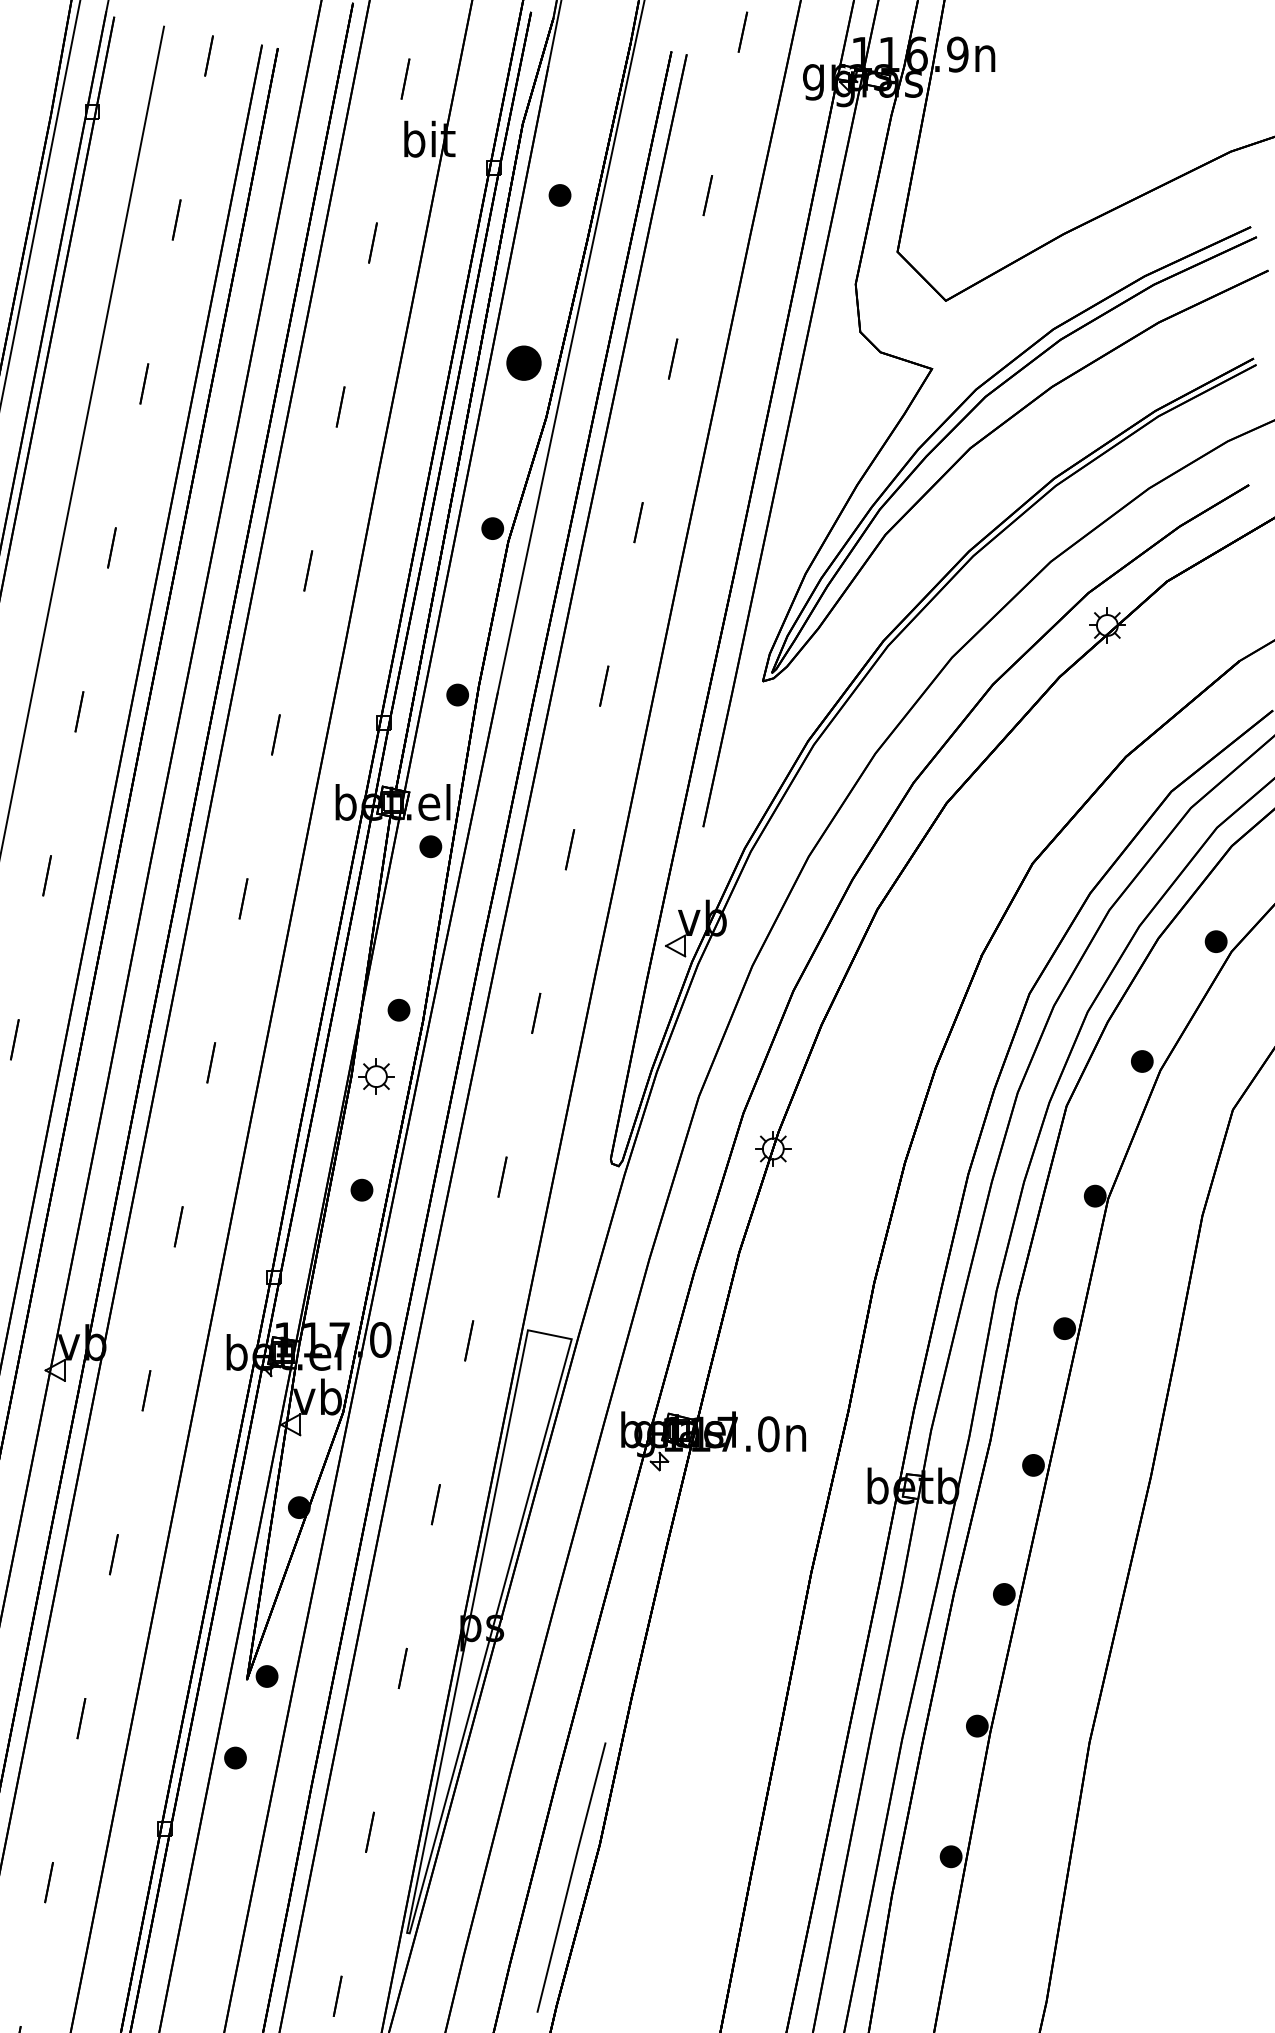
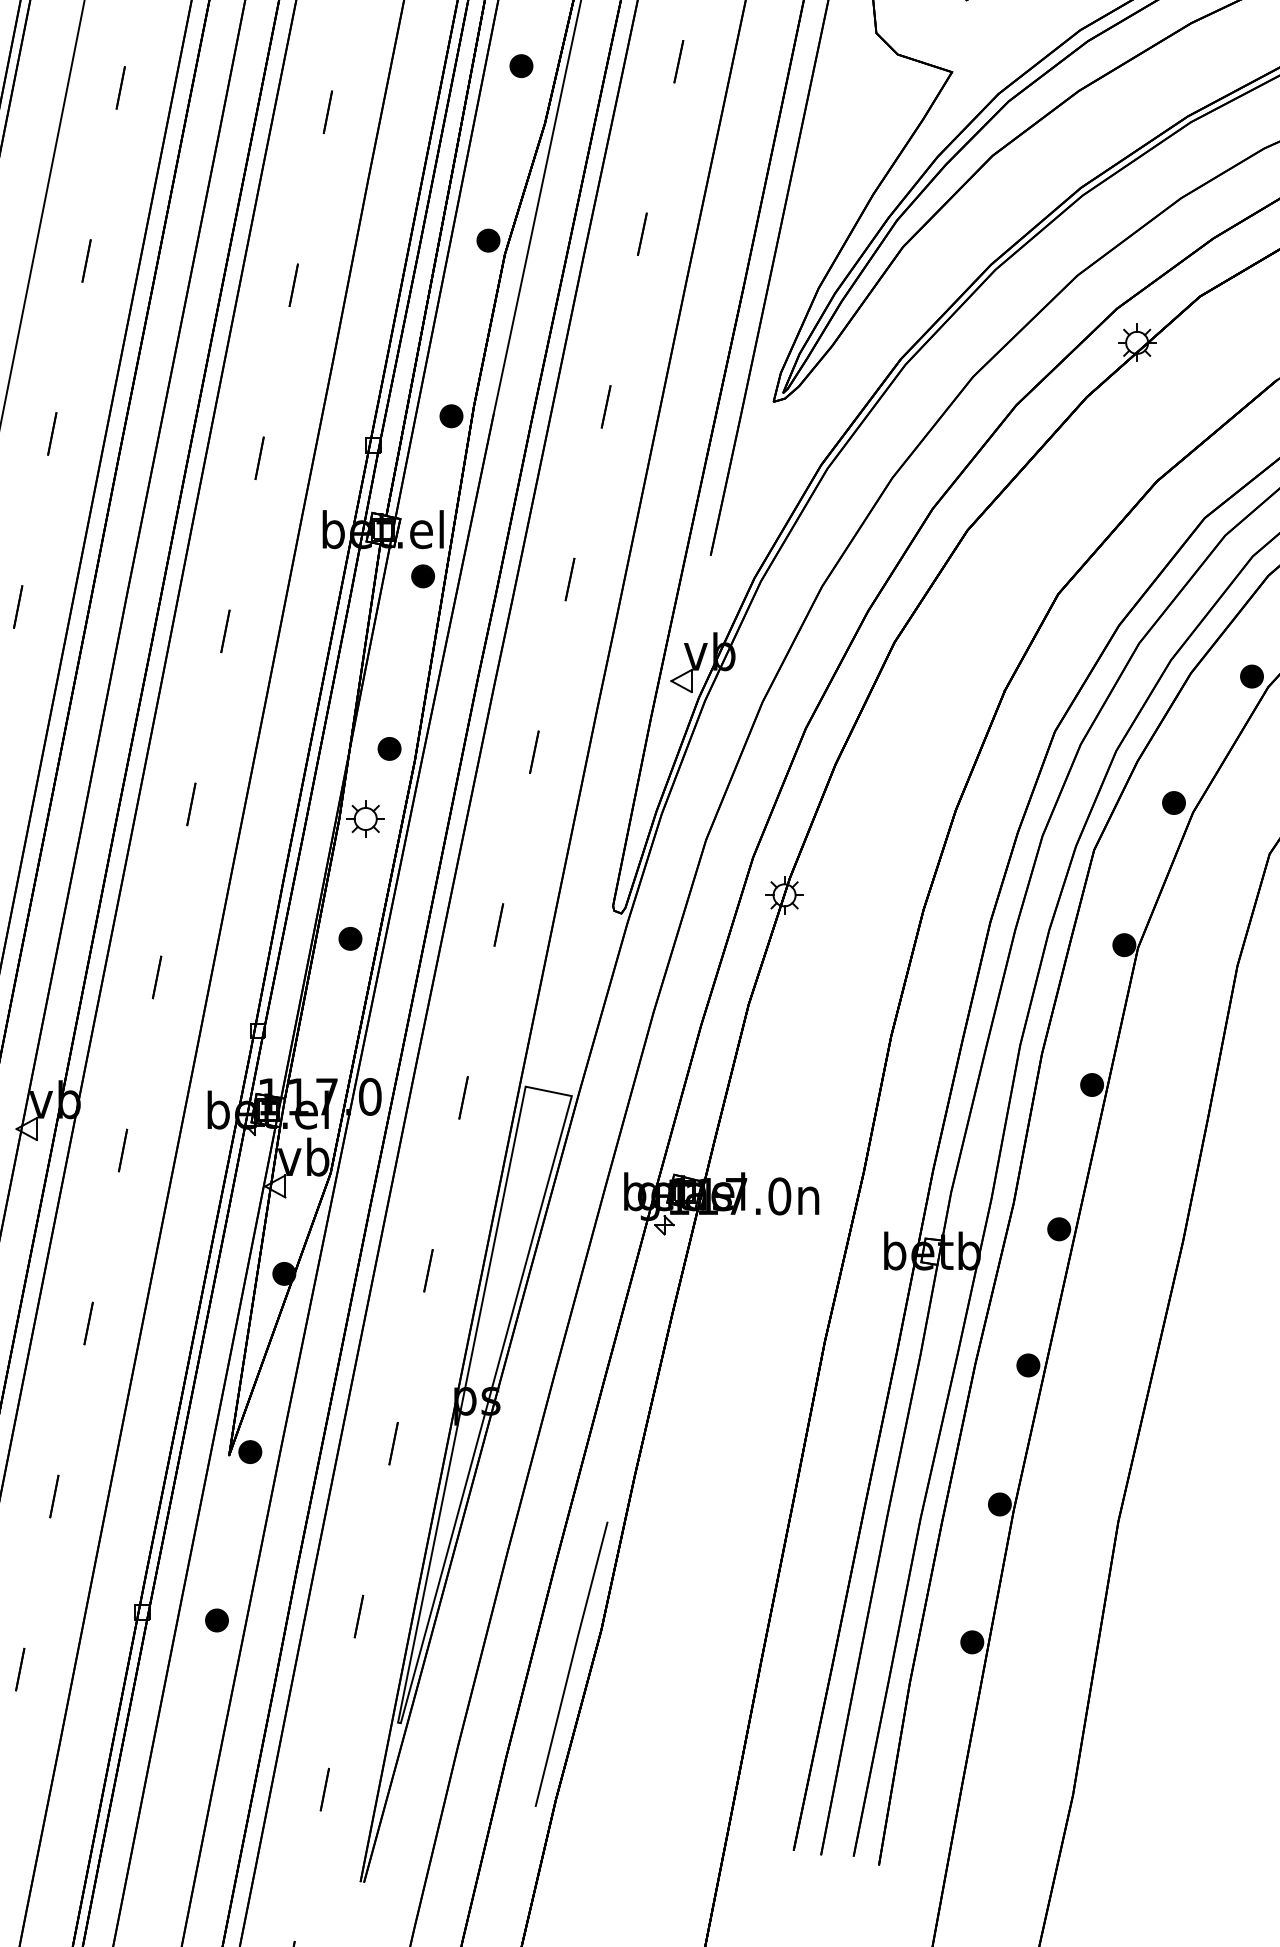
part: (523, 363) -> (520, 66), size x0.62
part: (235, 1757) -> (216, 1619), moved

